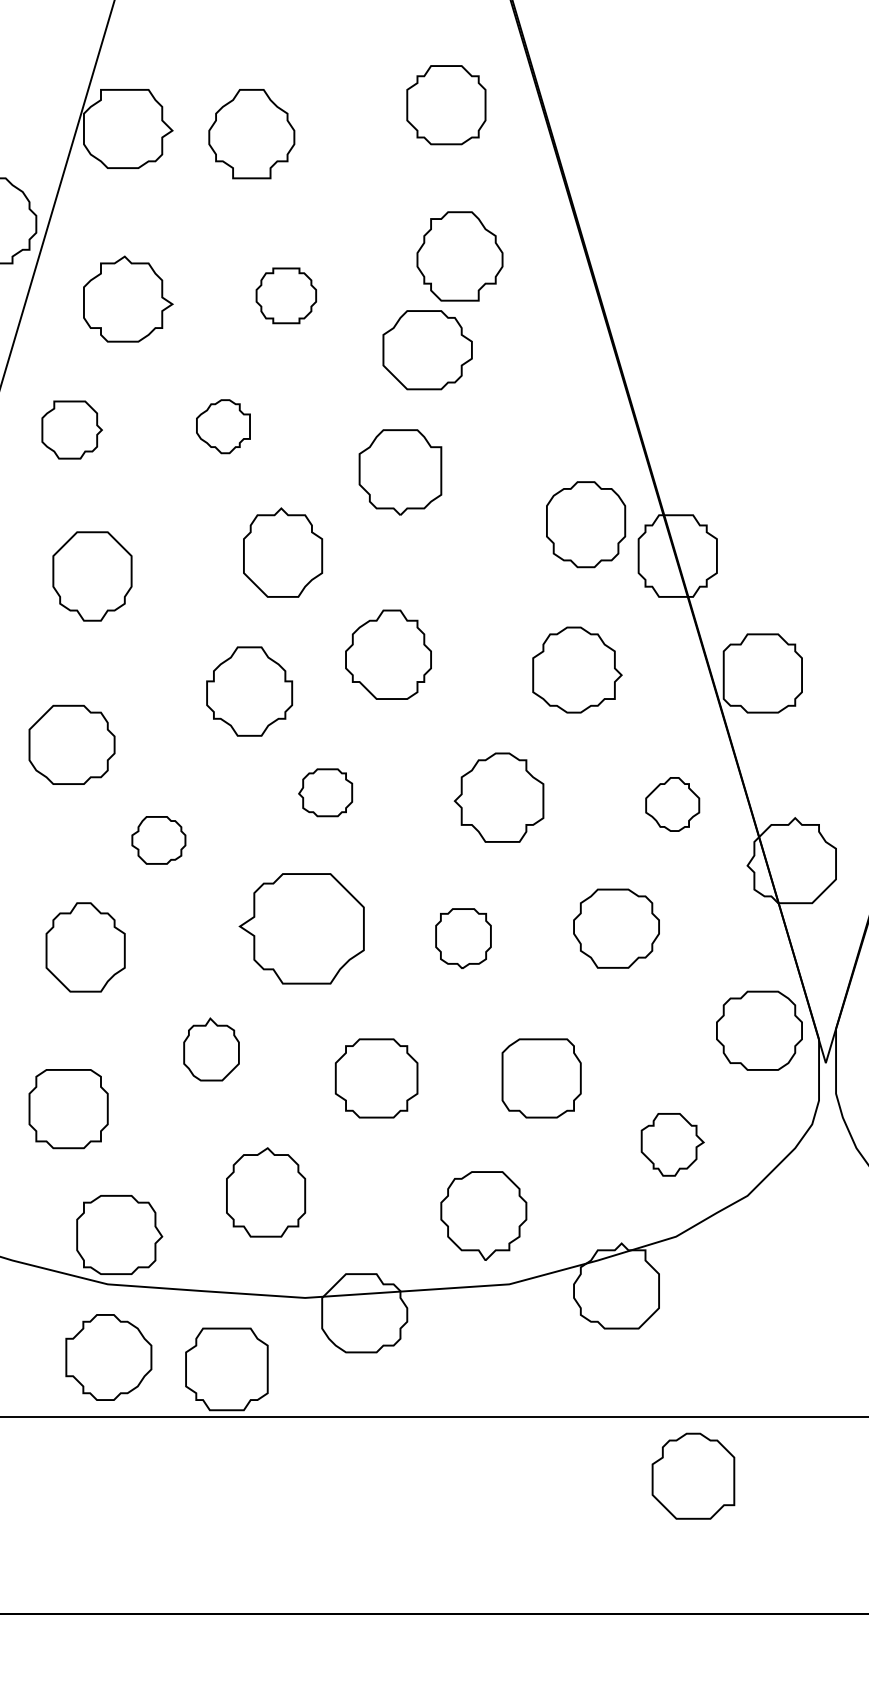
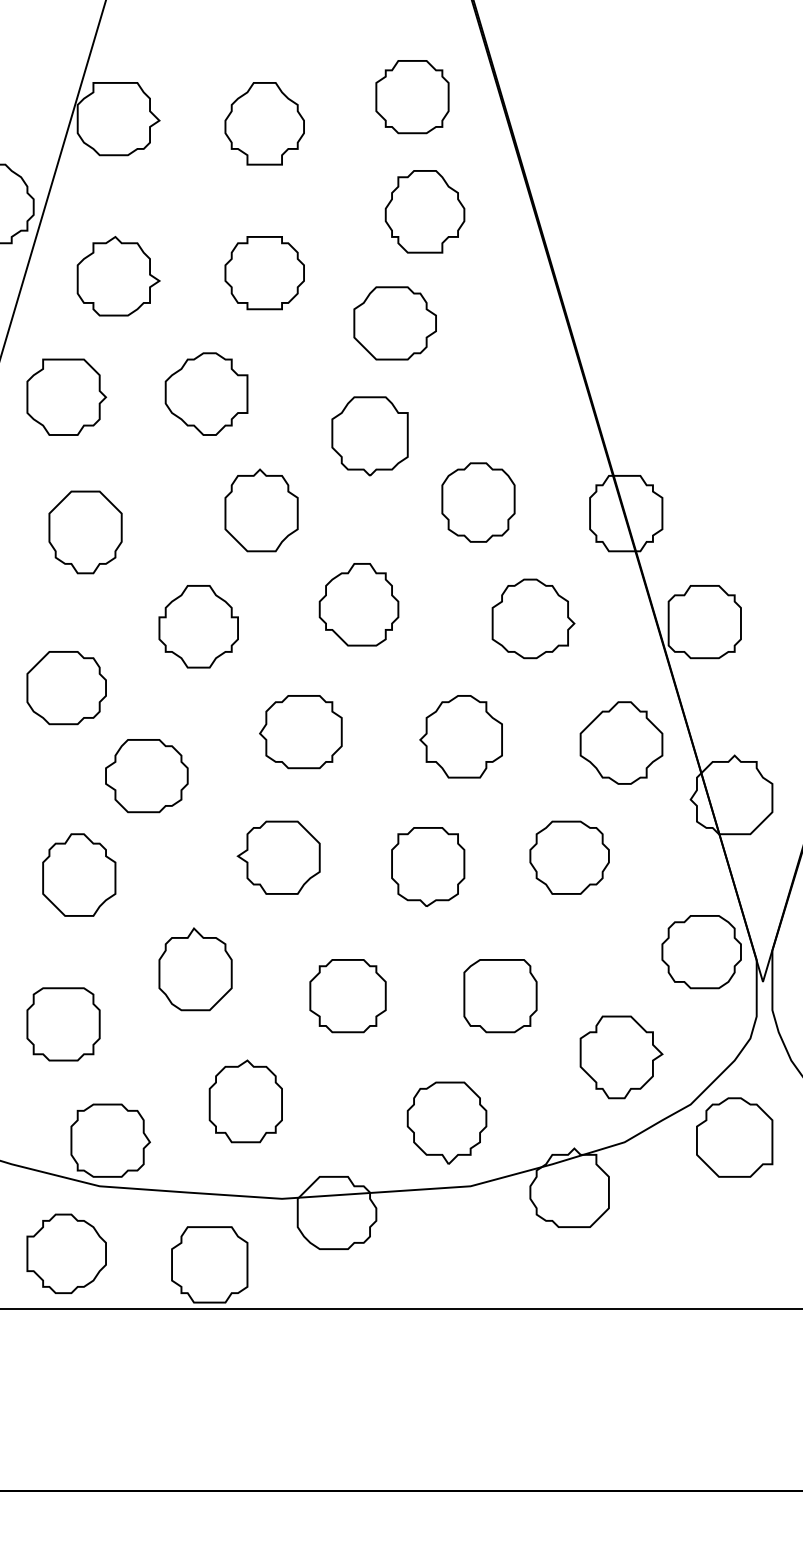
part: (251, 133) -> (264, 123), moved
part: (459, 256) -> (424, 211), moved
part: (286, 296) -> (264, 273), size x1.43
part: (223, 426) -> (206, 393), size x1.67
part: (71, 429) -> (66, 396), size x1.43
part: (586, 524) -> (478, 502), moved
part: (249, 691) -> (198, 626), moved
part: (325, 793) -> (300, 732), size x1.67
part: (672, 803) -> (621, 742), size x1.67
part: (158, 840) -> (146, 776), size x1.67
part: (301, 928) -> (278, 857), size x0.71
part: (463, 938) -> (428, 866), size x1.43
part: (211, 1049) -> (195, 969), size x1.43
part: (672, 1144) -> (621, 1057), size x1.43
part: (108, 1357) -> (66, 1253), moved
part: (693, 1476) -> (734, 1137), moved

